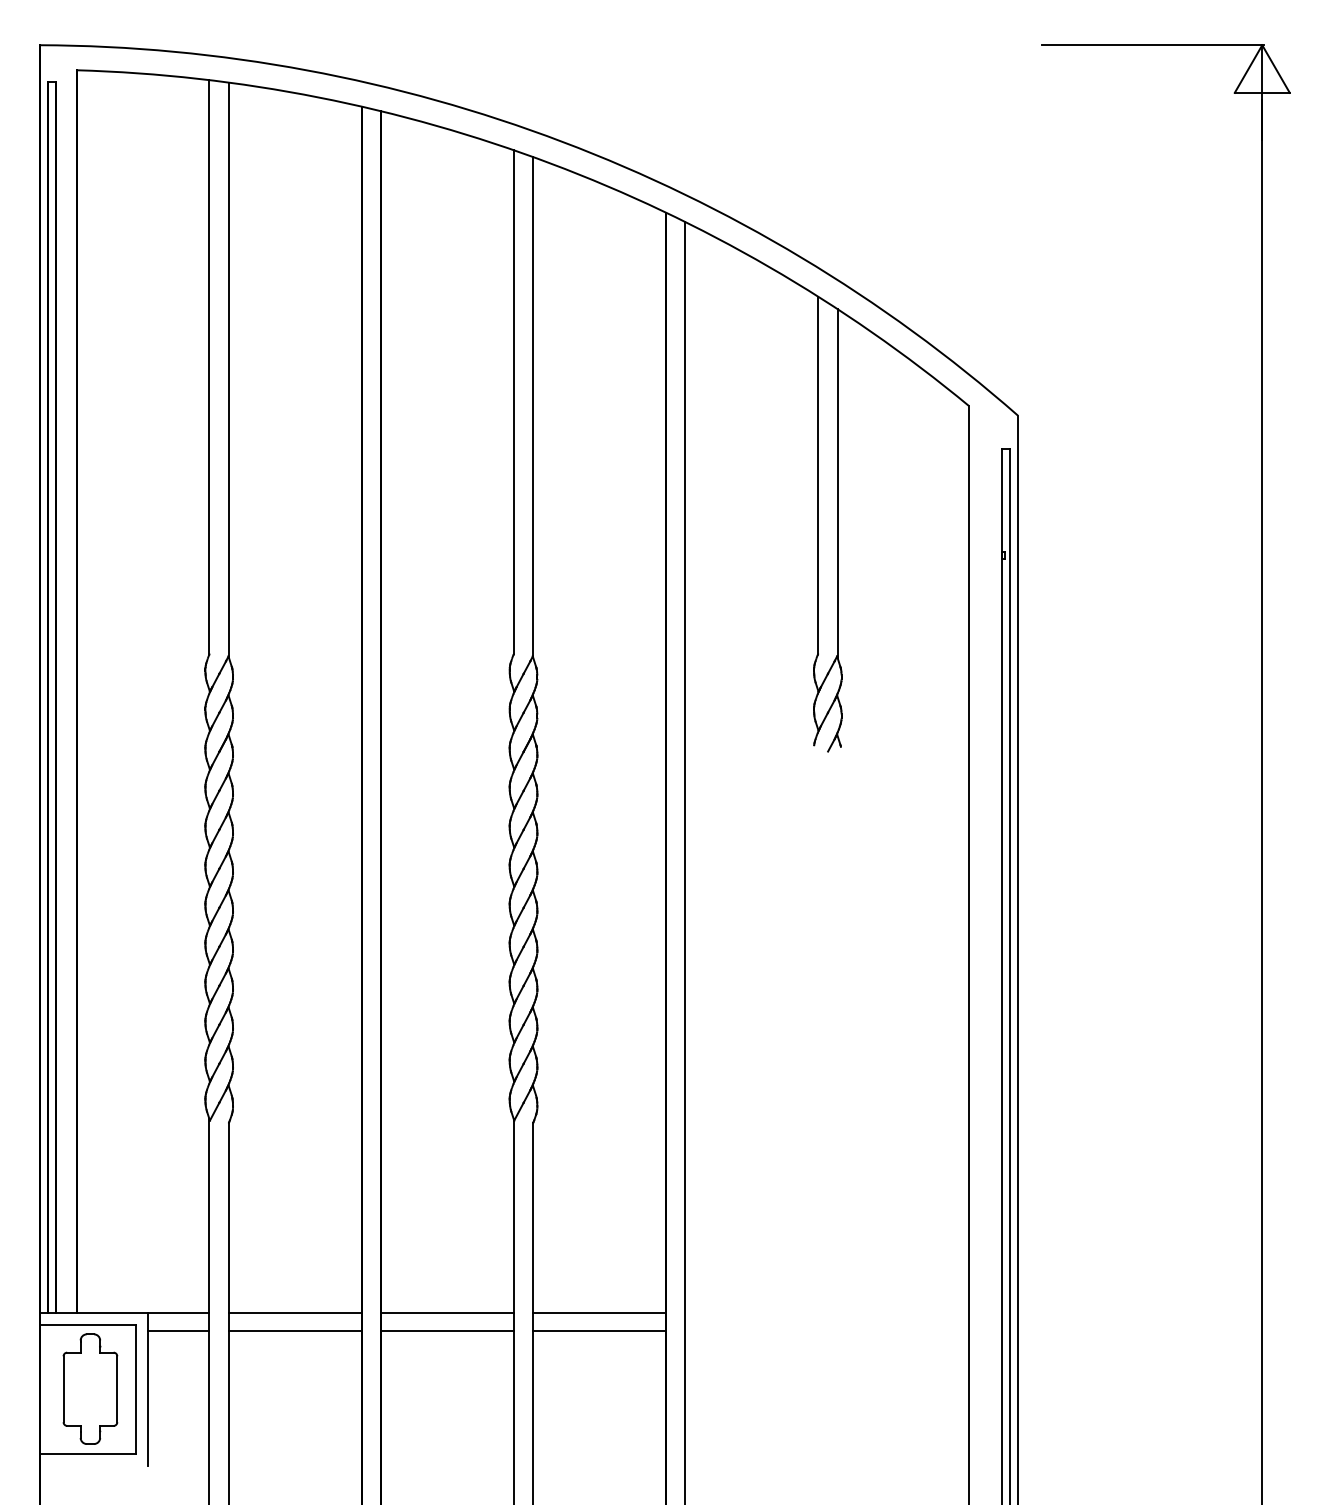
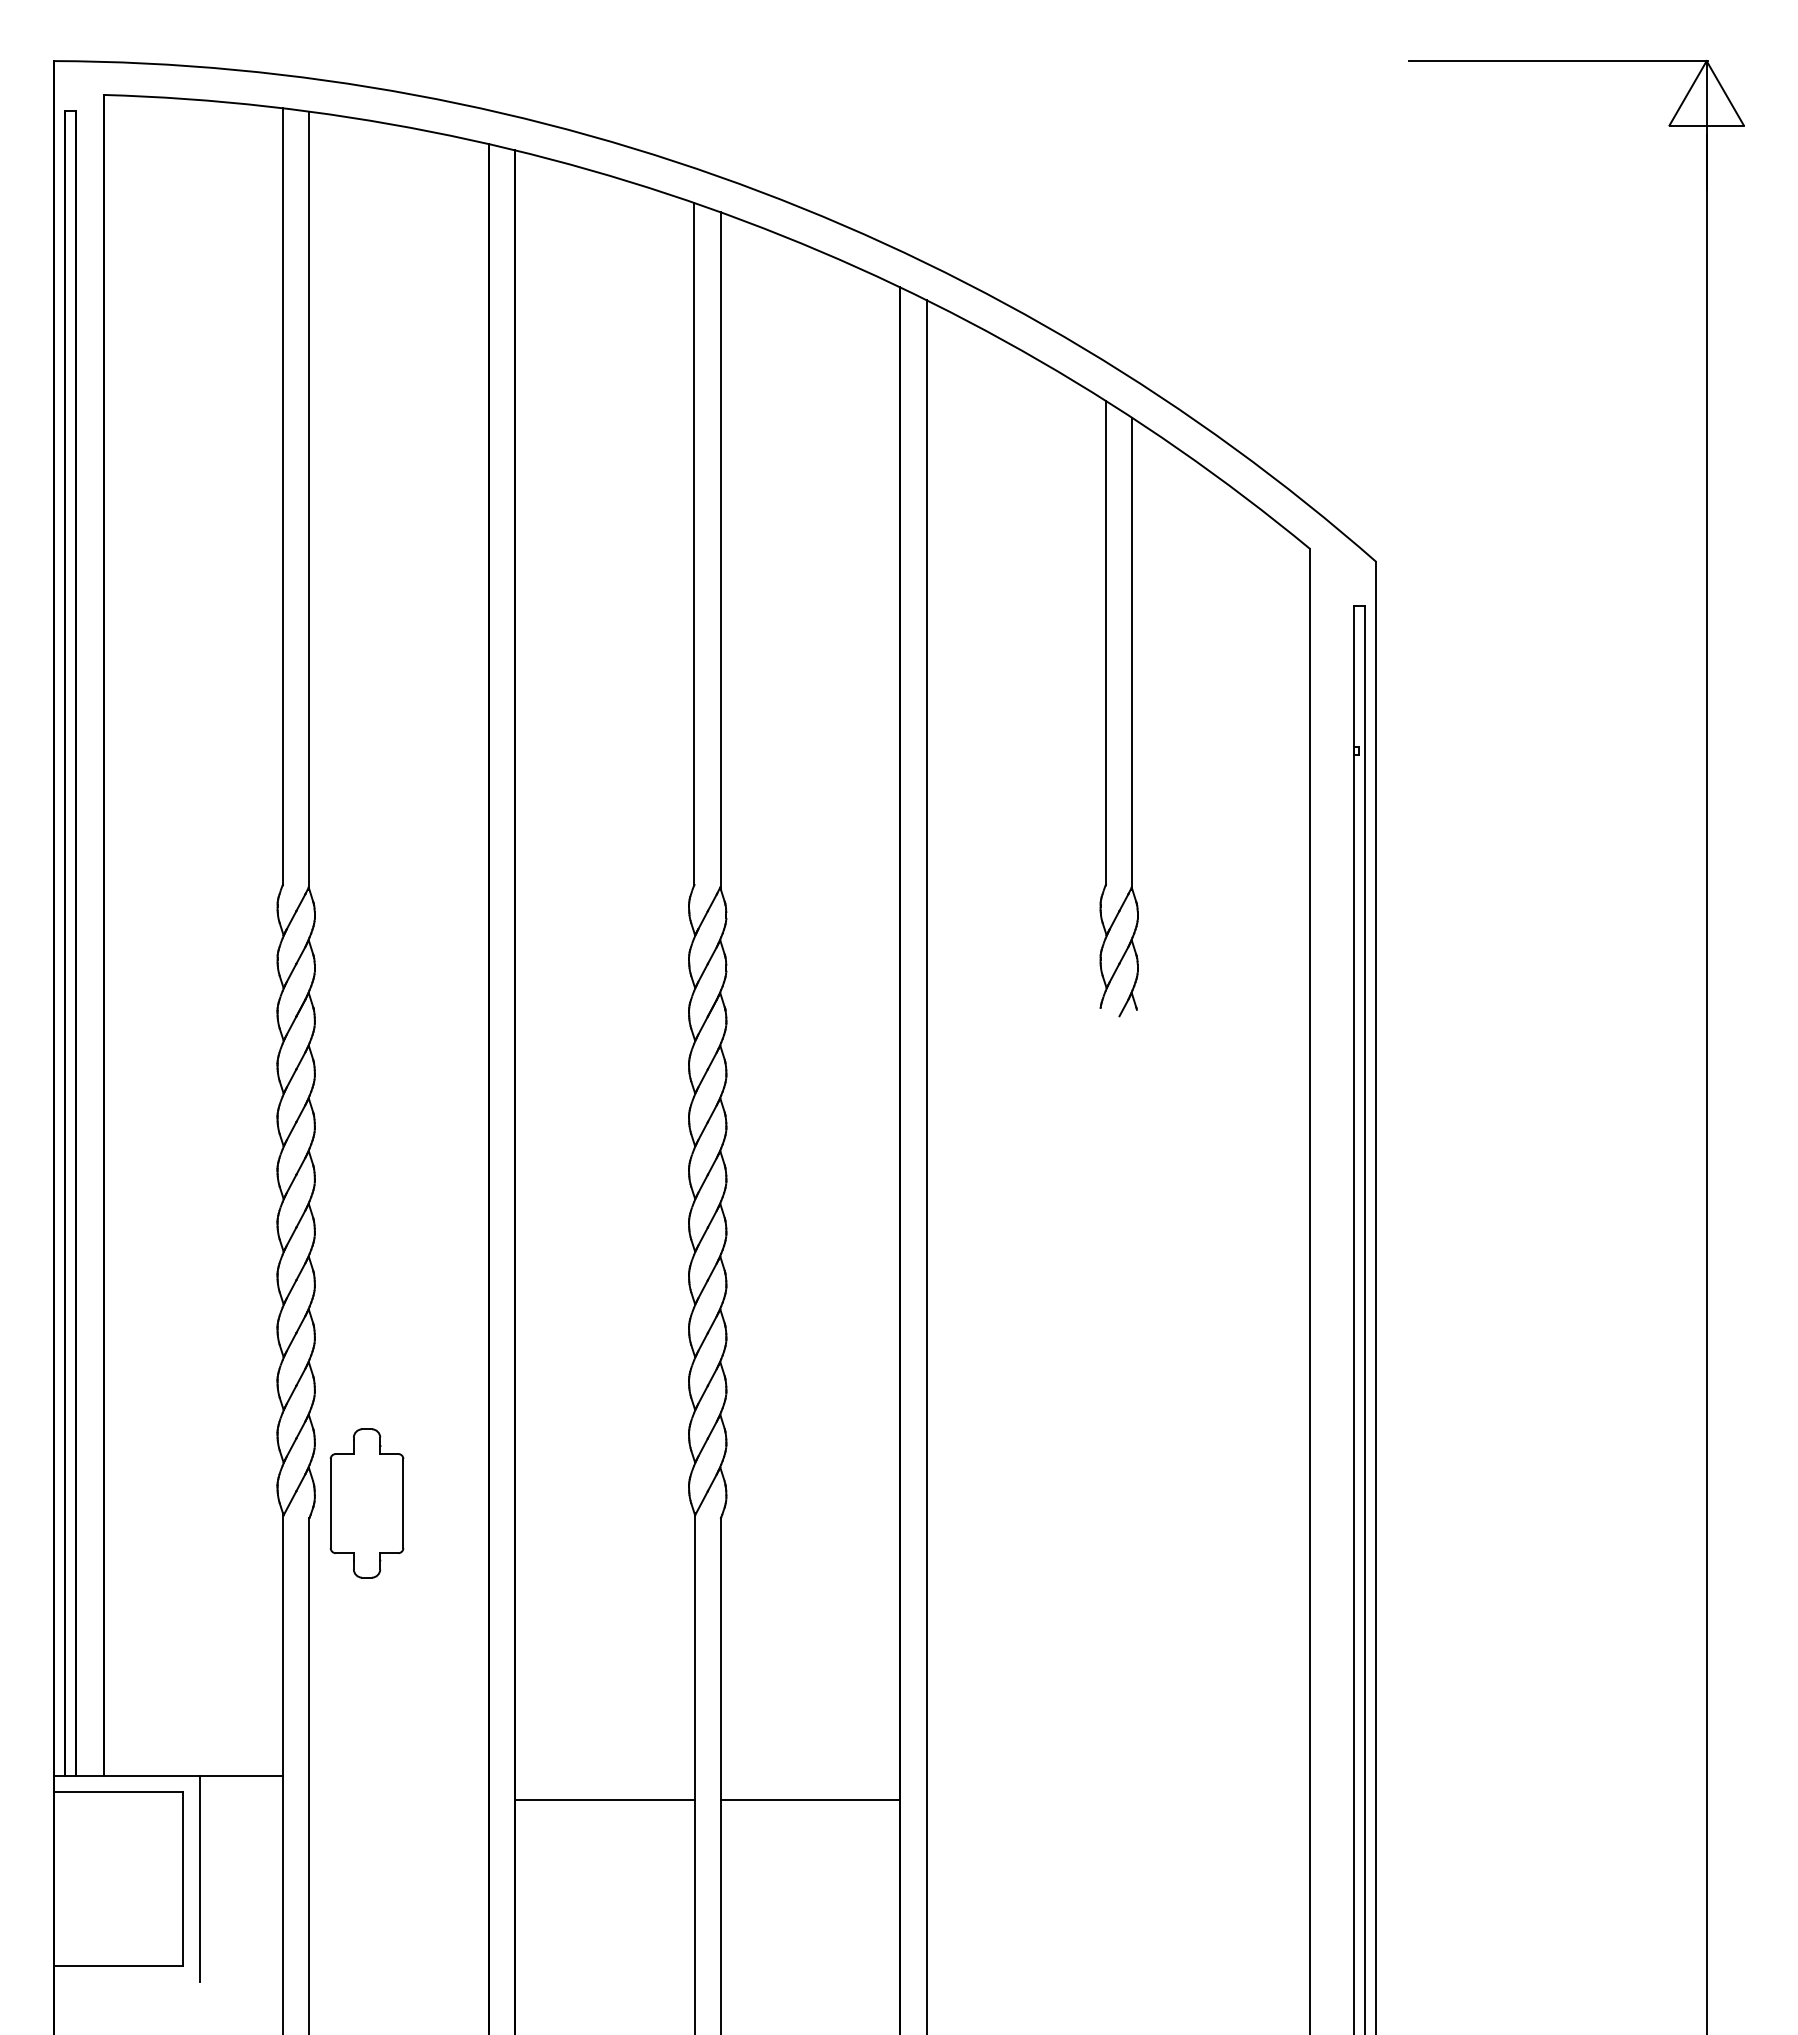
line: (294, 1313) -> (398, 1775), removed
line: (447, 1313) -> (604, 1775), removed
line: (599, 1313) -> (810, 1775), removed
line: (178, 1331) -> (241, 1800), removed
line: (294, 1331) -> (398, 1800), removed
part: (90, 1389) -> (366, 1503), moved

